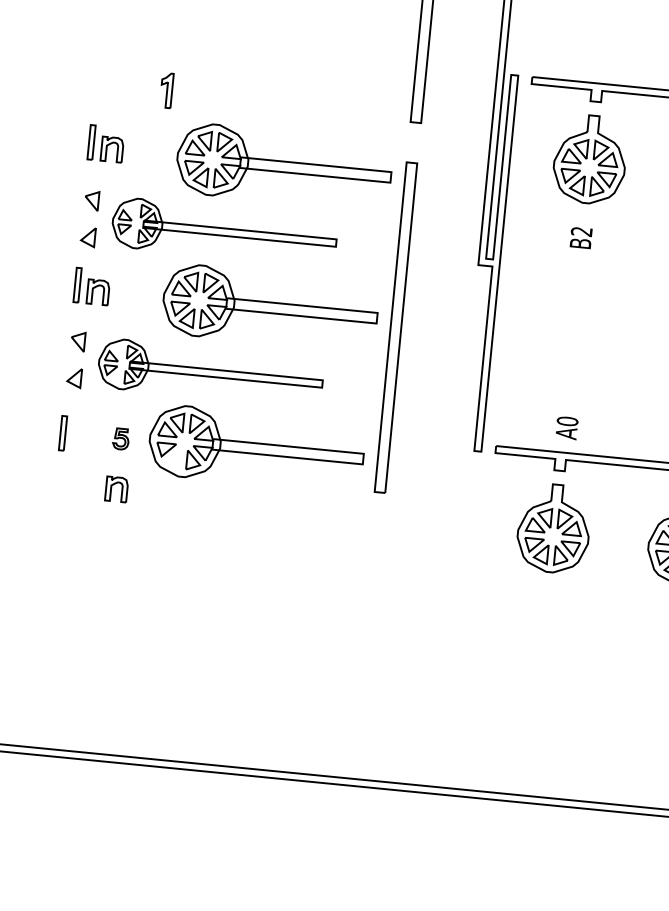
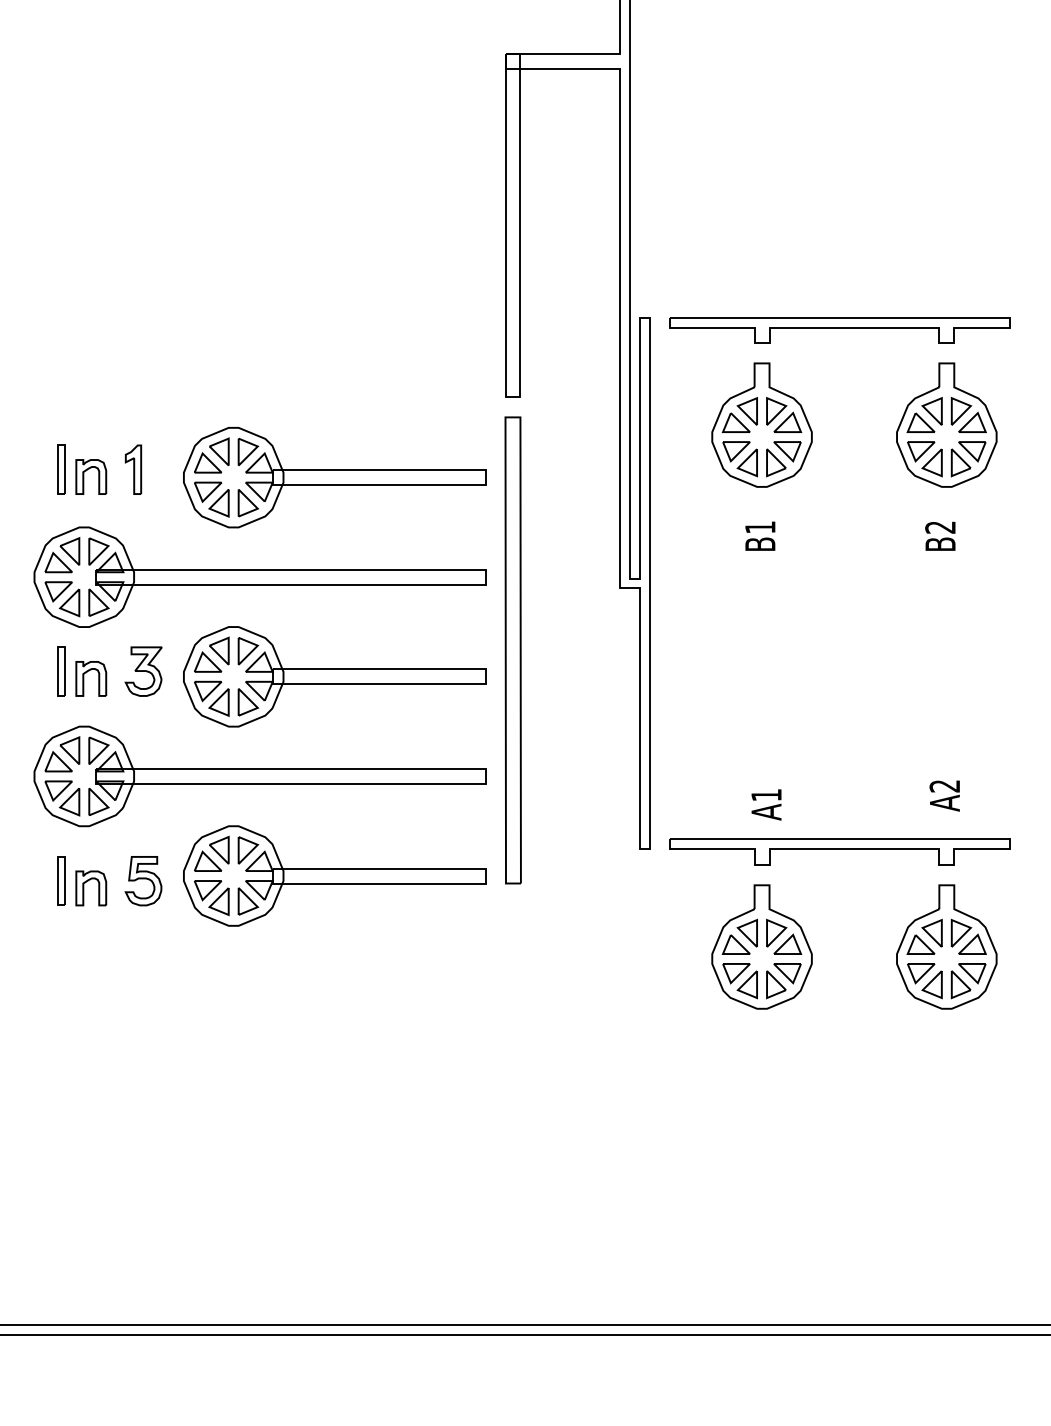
part: (166, 90) -> (133, 469), moved
part: (224, 231) -> (259, 576), size x1.43
text: (581, 231) -> (760, 527), B2 -> B1
part: (135, 290) -> (143, 671), added
part: (395, 327) -> (512, 650), moved
part: (210, 373) -> (259, 776), size x1.43
text: (567, 420) -> (766, 794), A0 -> A1
part: (121, 439) -> (143, 881), size x1.67
part: (172, 458) -> (218, 901), added
part: (111, 489) -> (84, 888), moved

